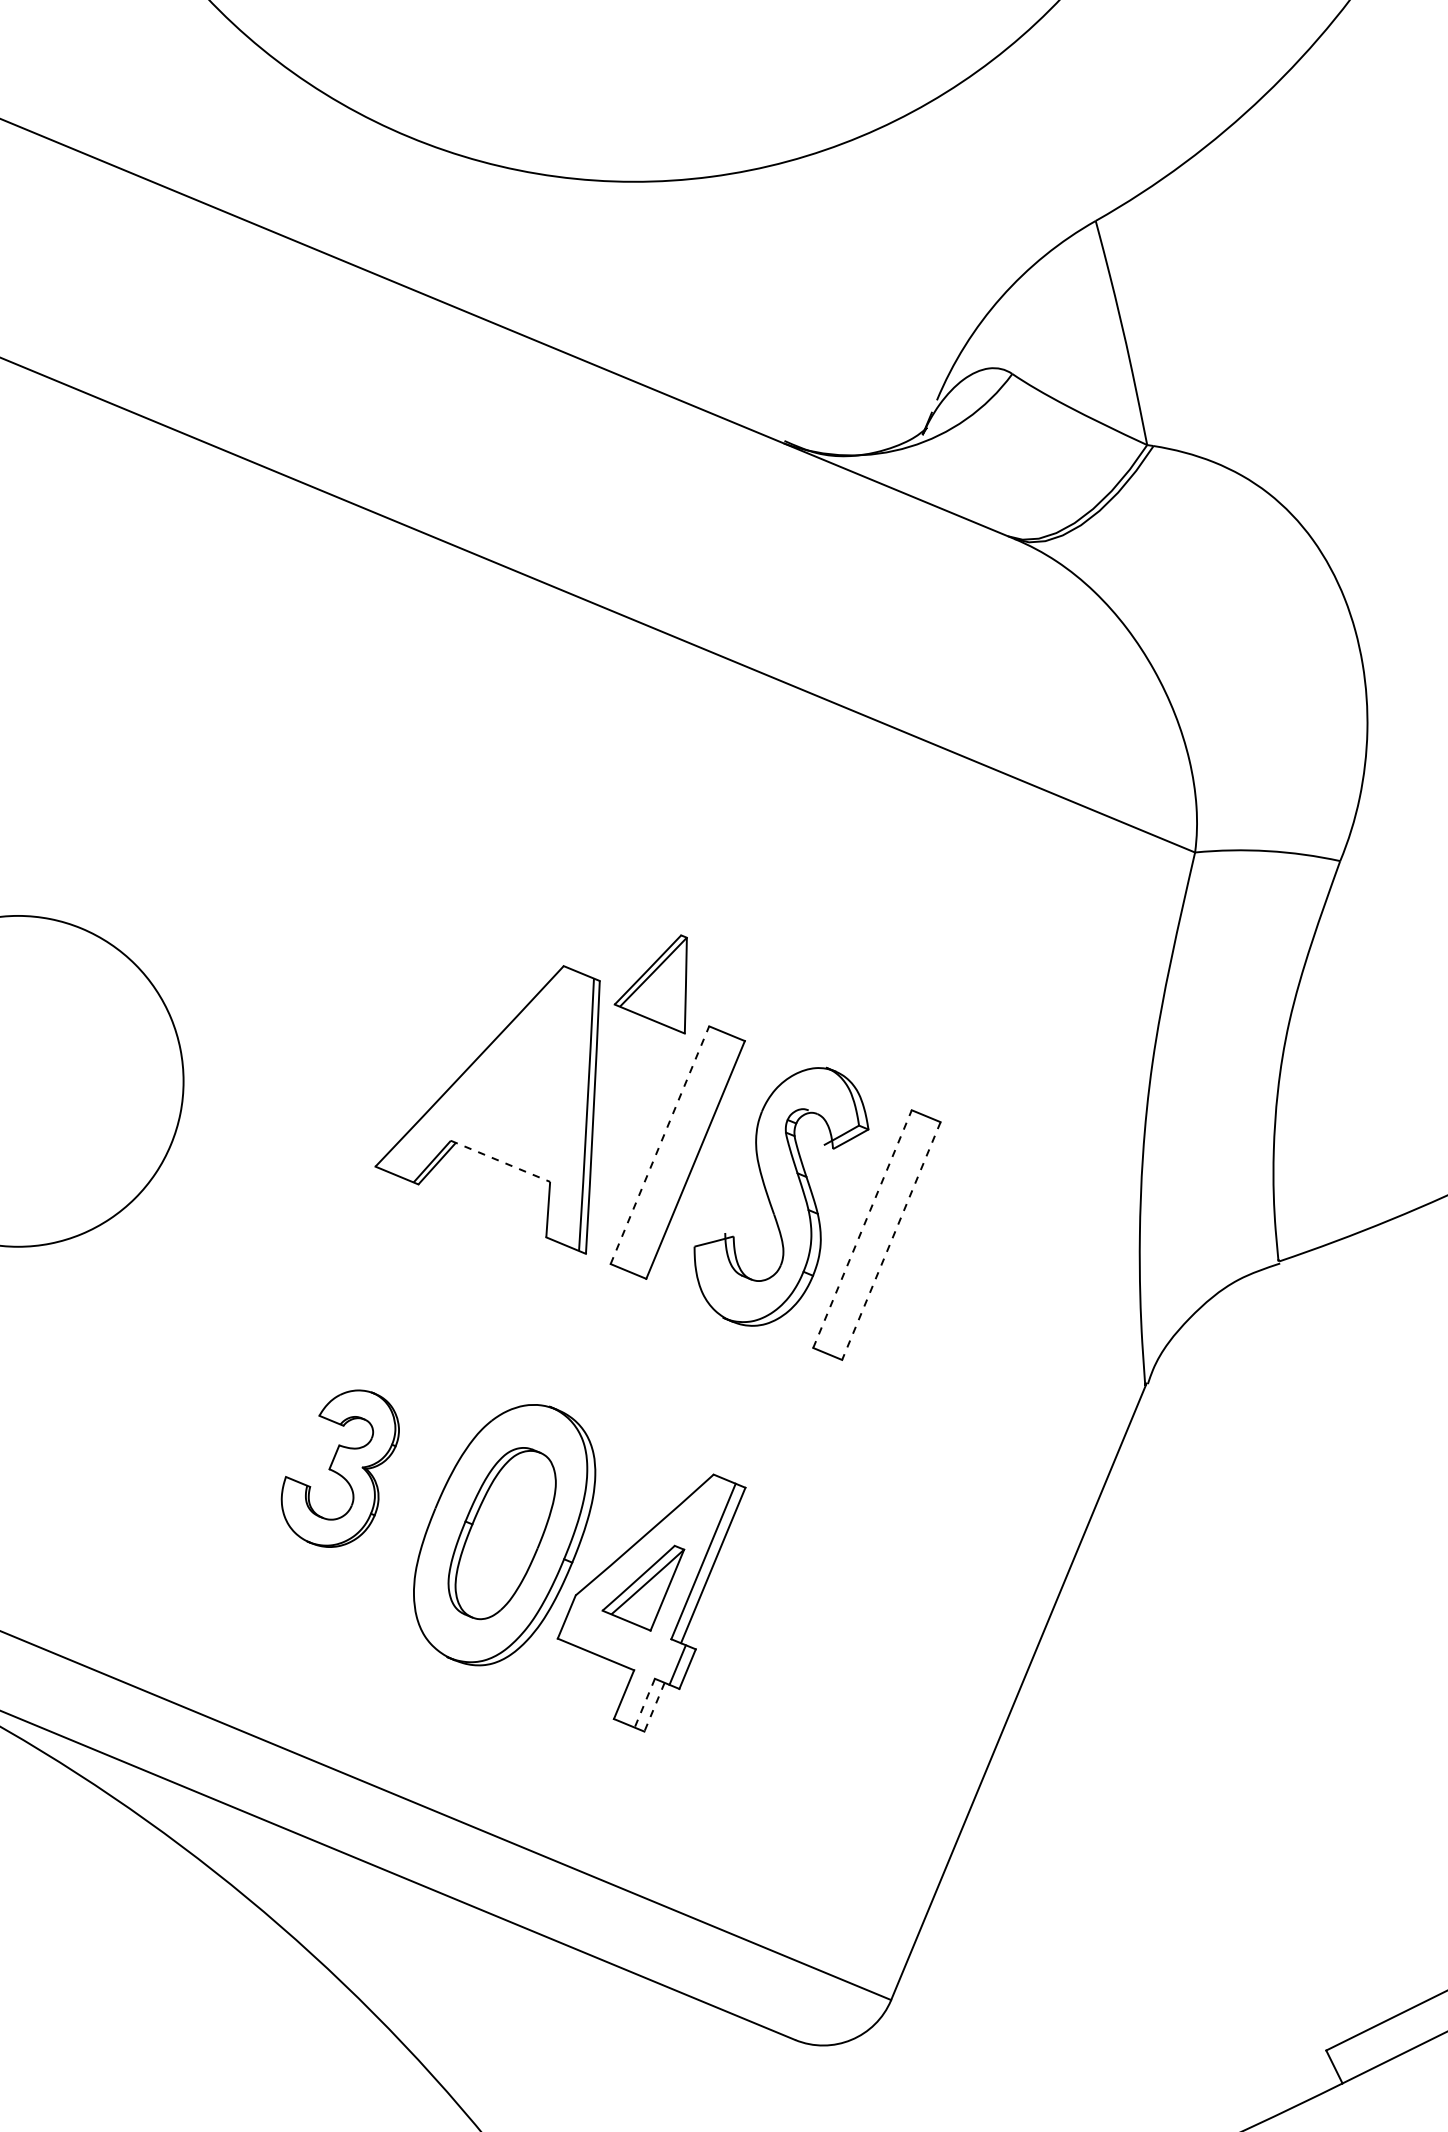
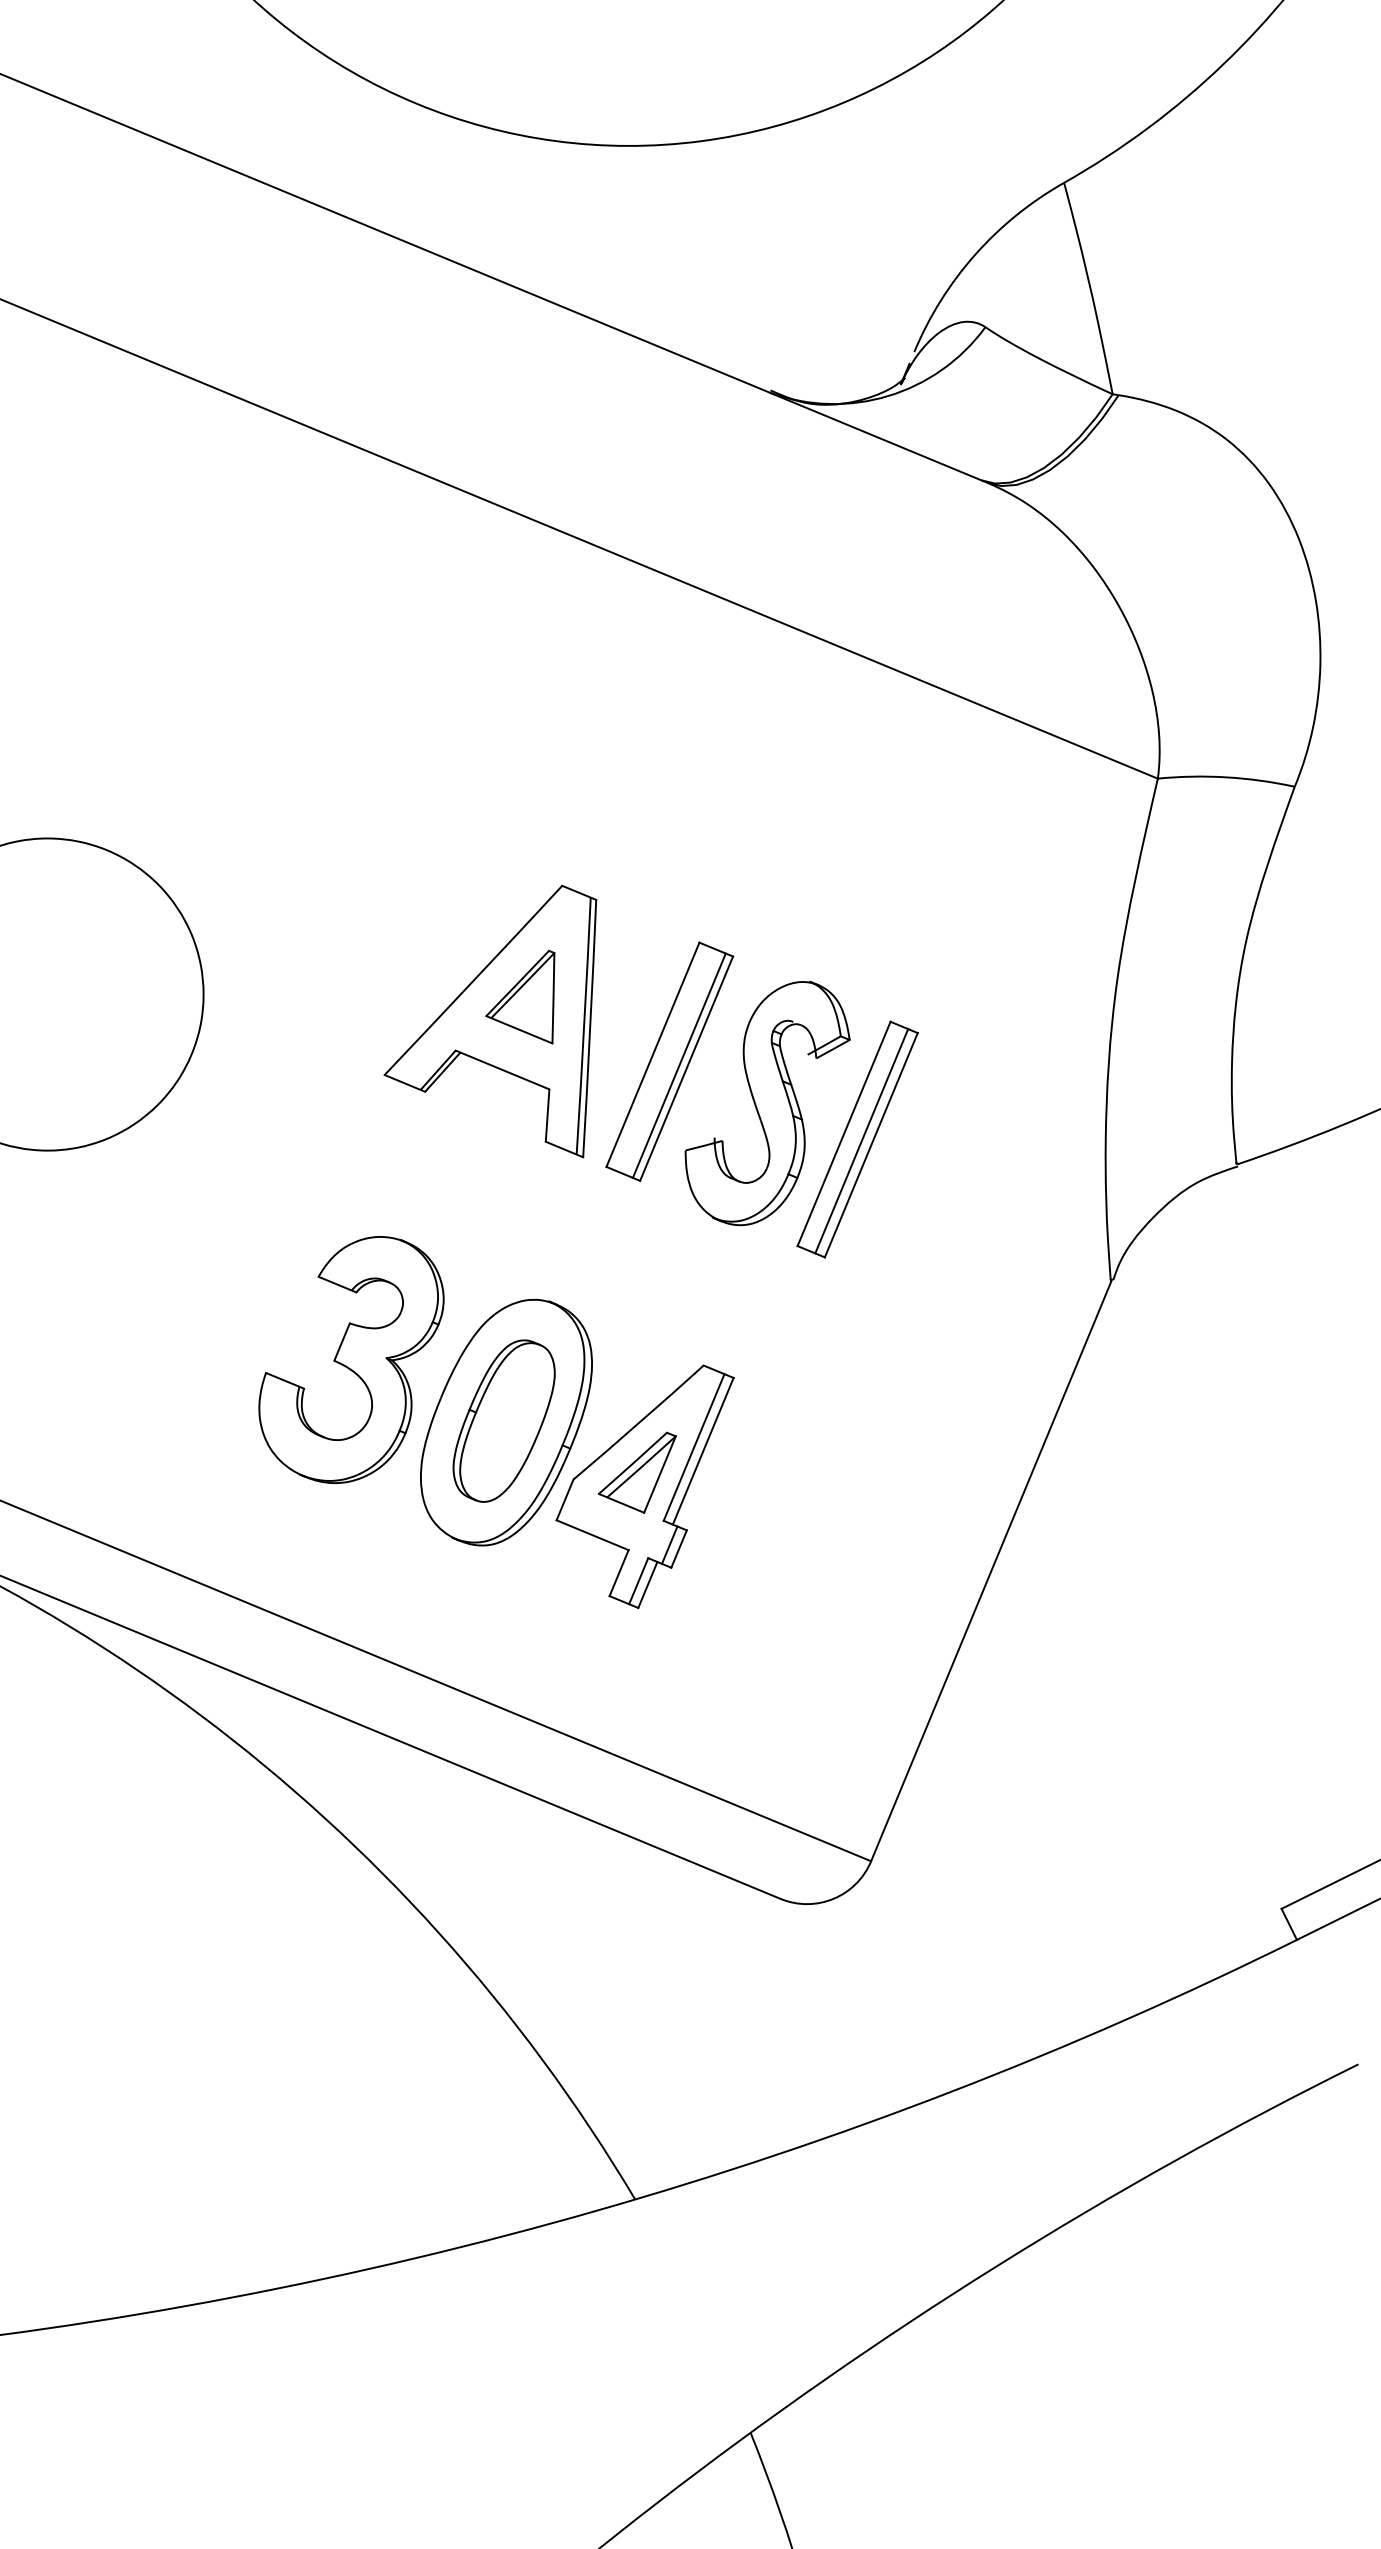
part: (650, 983) -> (520, 996), moved
line: (660, 1144) -> (653, 1054), dashed -> solid
line: (686, 1156) -> (678, 1065), added
line: (500, 1160) -> (502, 1069), dashed -> solid
line: (862, 1228) -> (844, 1133), dashed -> solid
line: (880, 1237) -> (861, 1141), added
line: (891, 1241) -> (871, 1145), dashed -> solid
part: (340, 1468) -> (351, 1359), size x1.67
line: (644, 1703) -> (638, 1581), dashed -> solid
line: (654, 1706) -> (647, 1584), dashed -> solid

